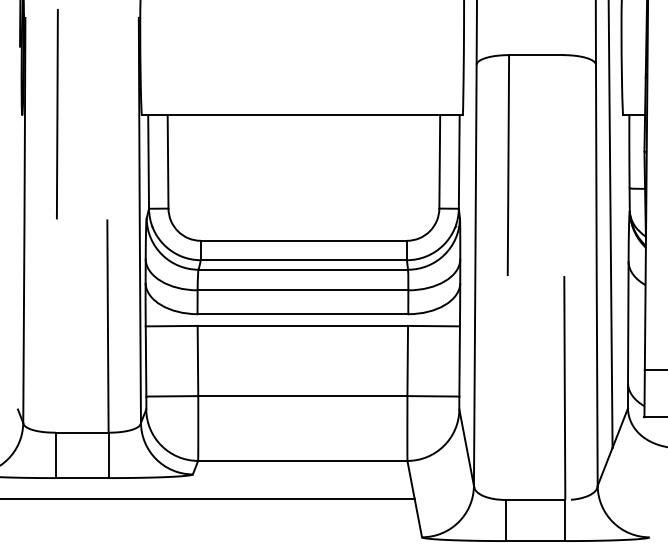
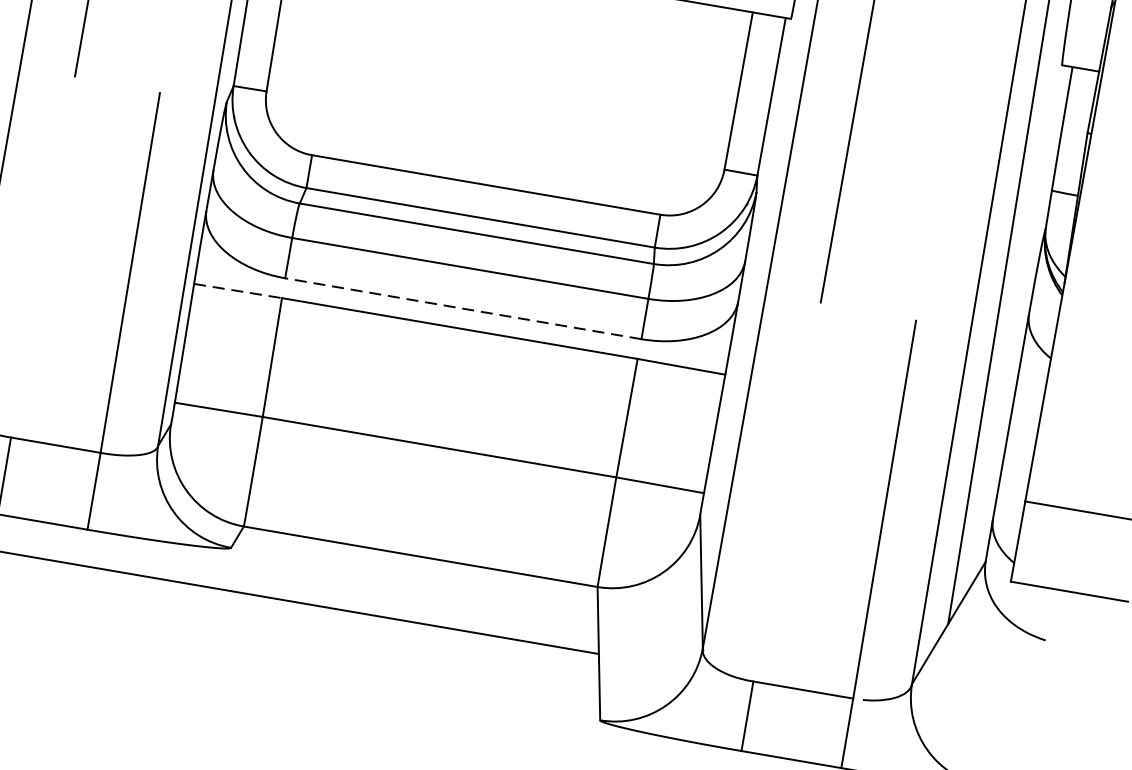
line: (302, 314) -> (462, 309), solid -> dashed
line: (171, 326) -> (237, 291), solid -> dashed

